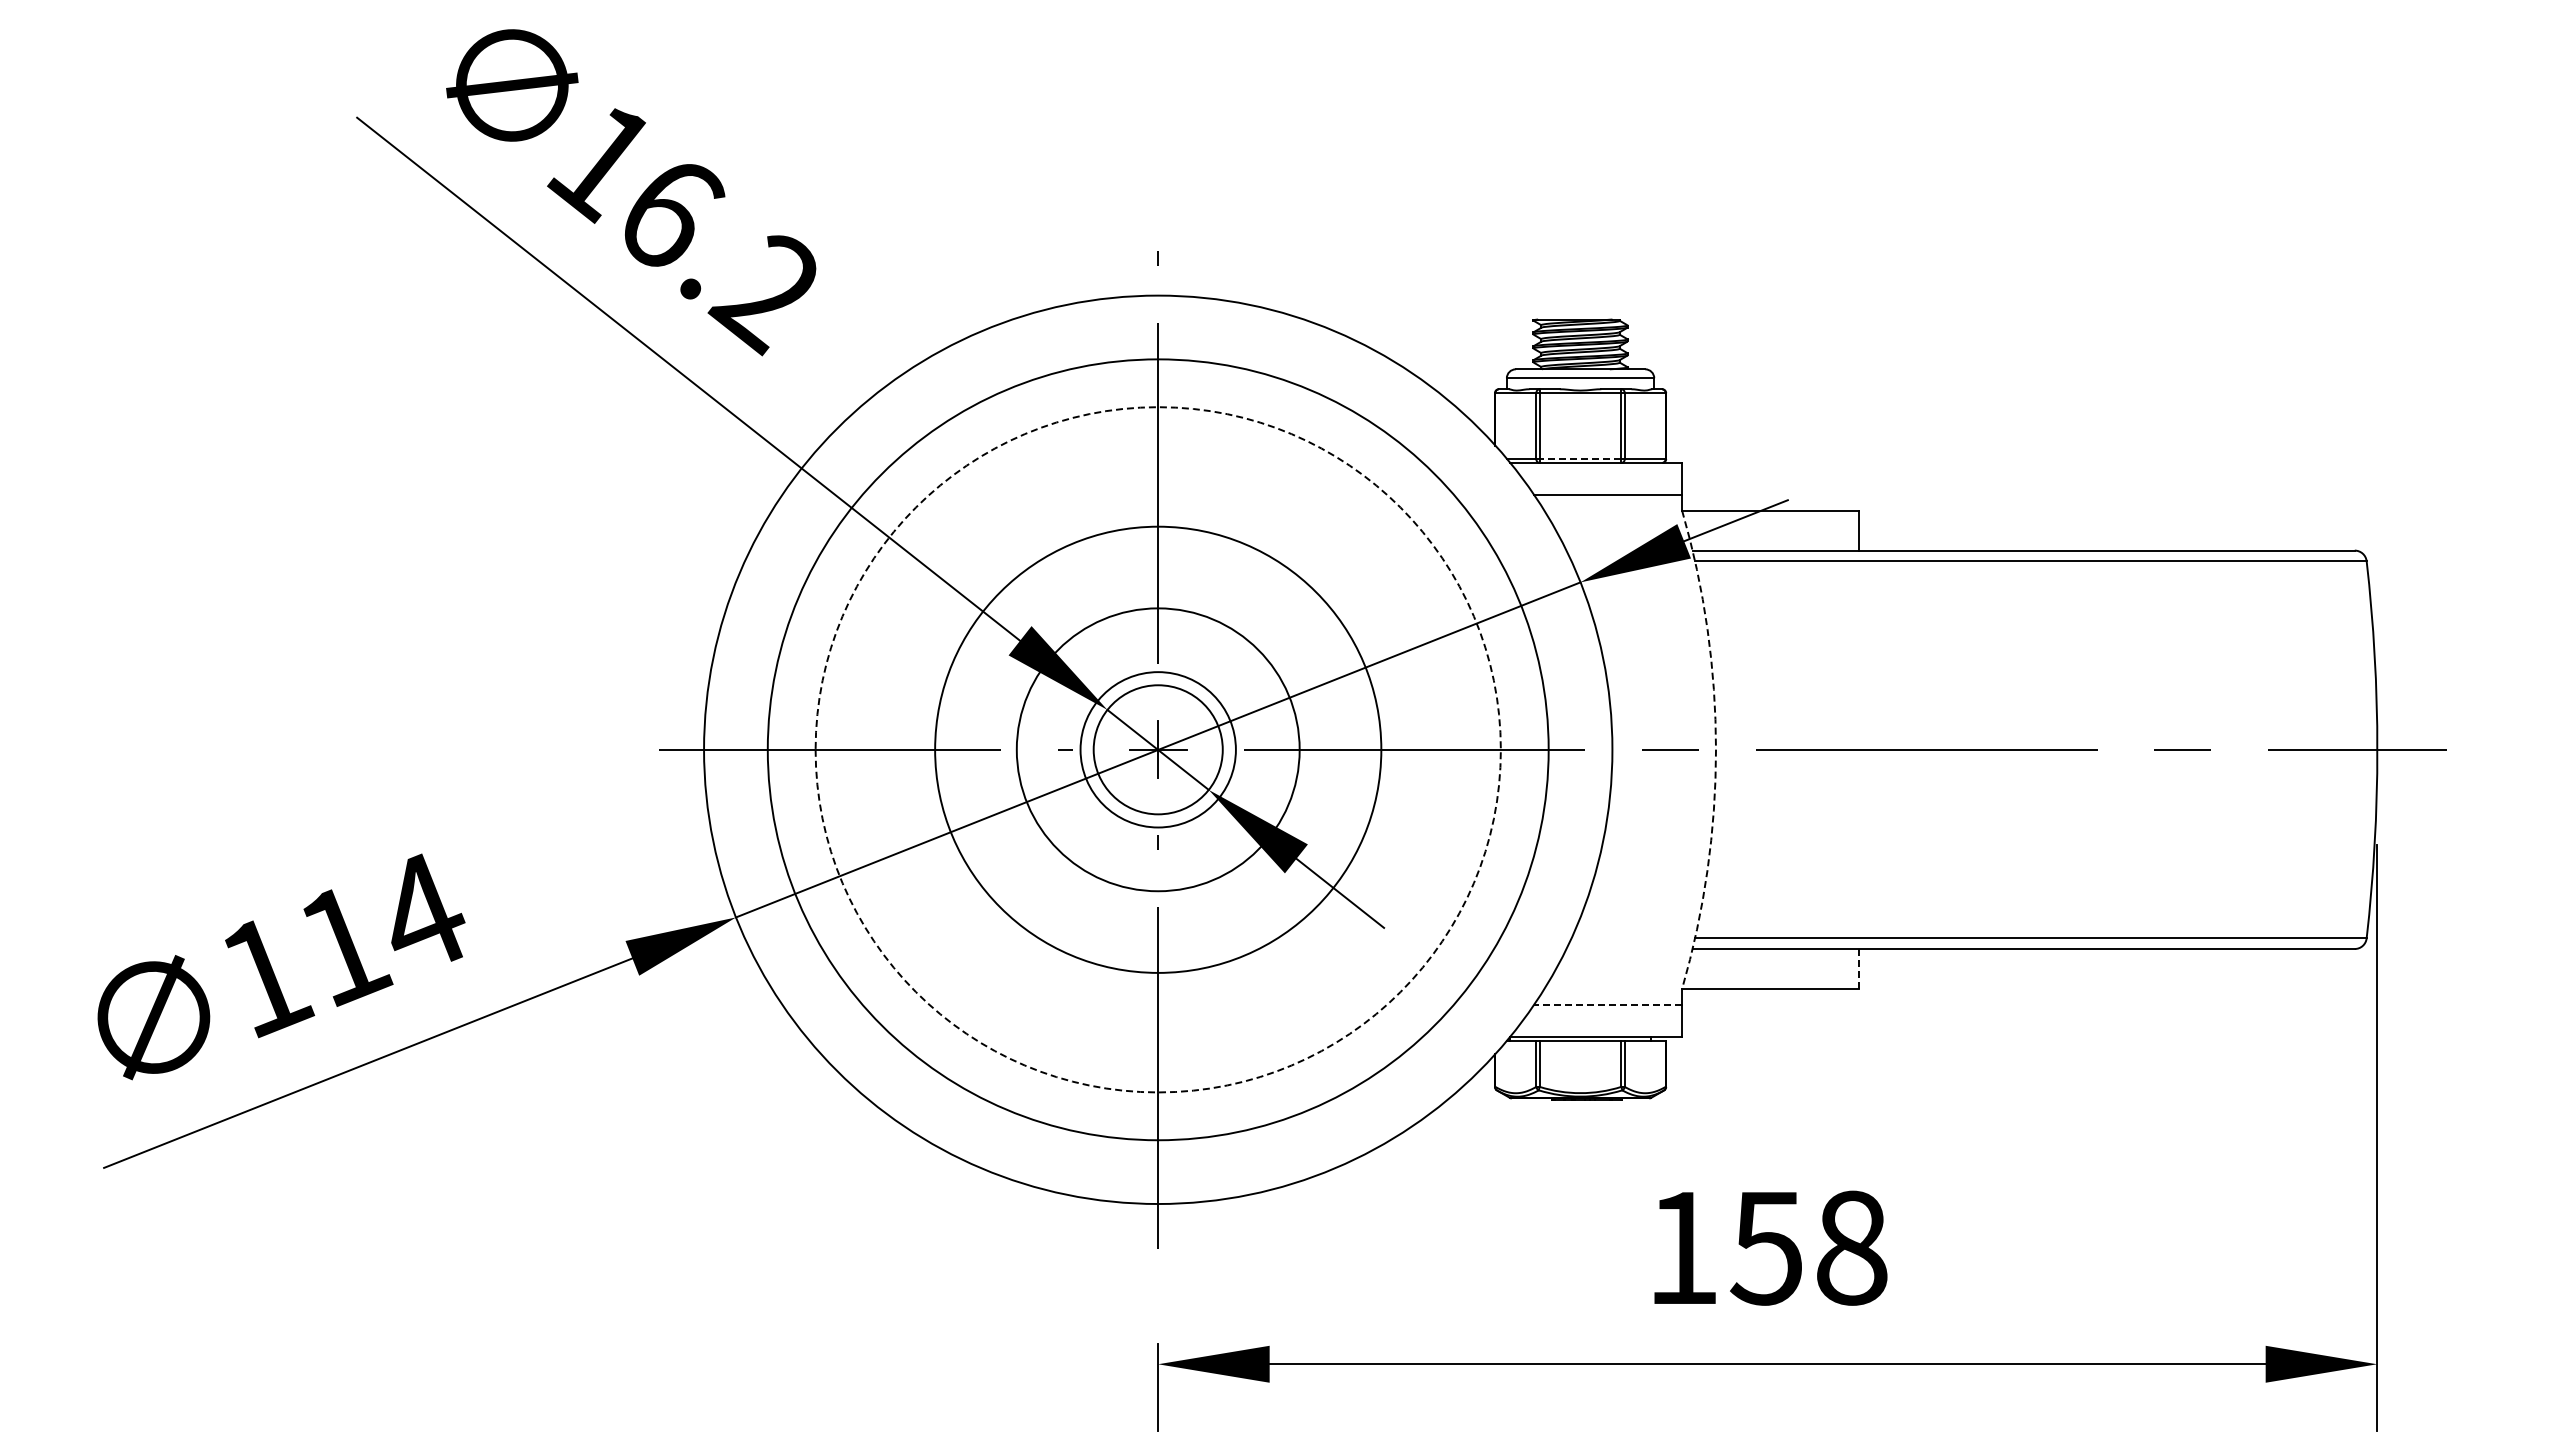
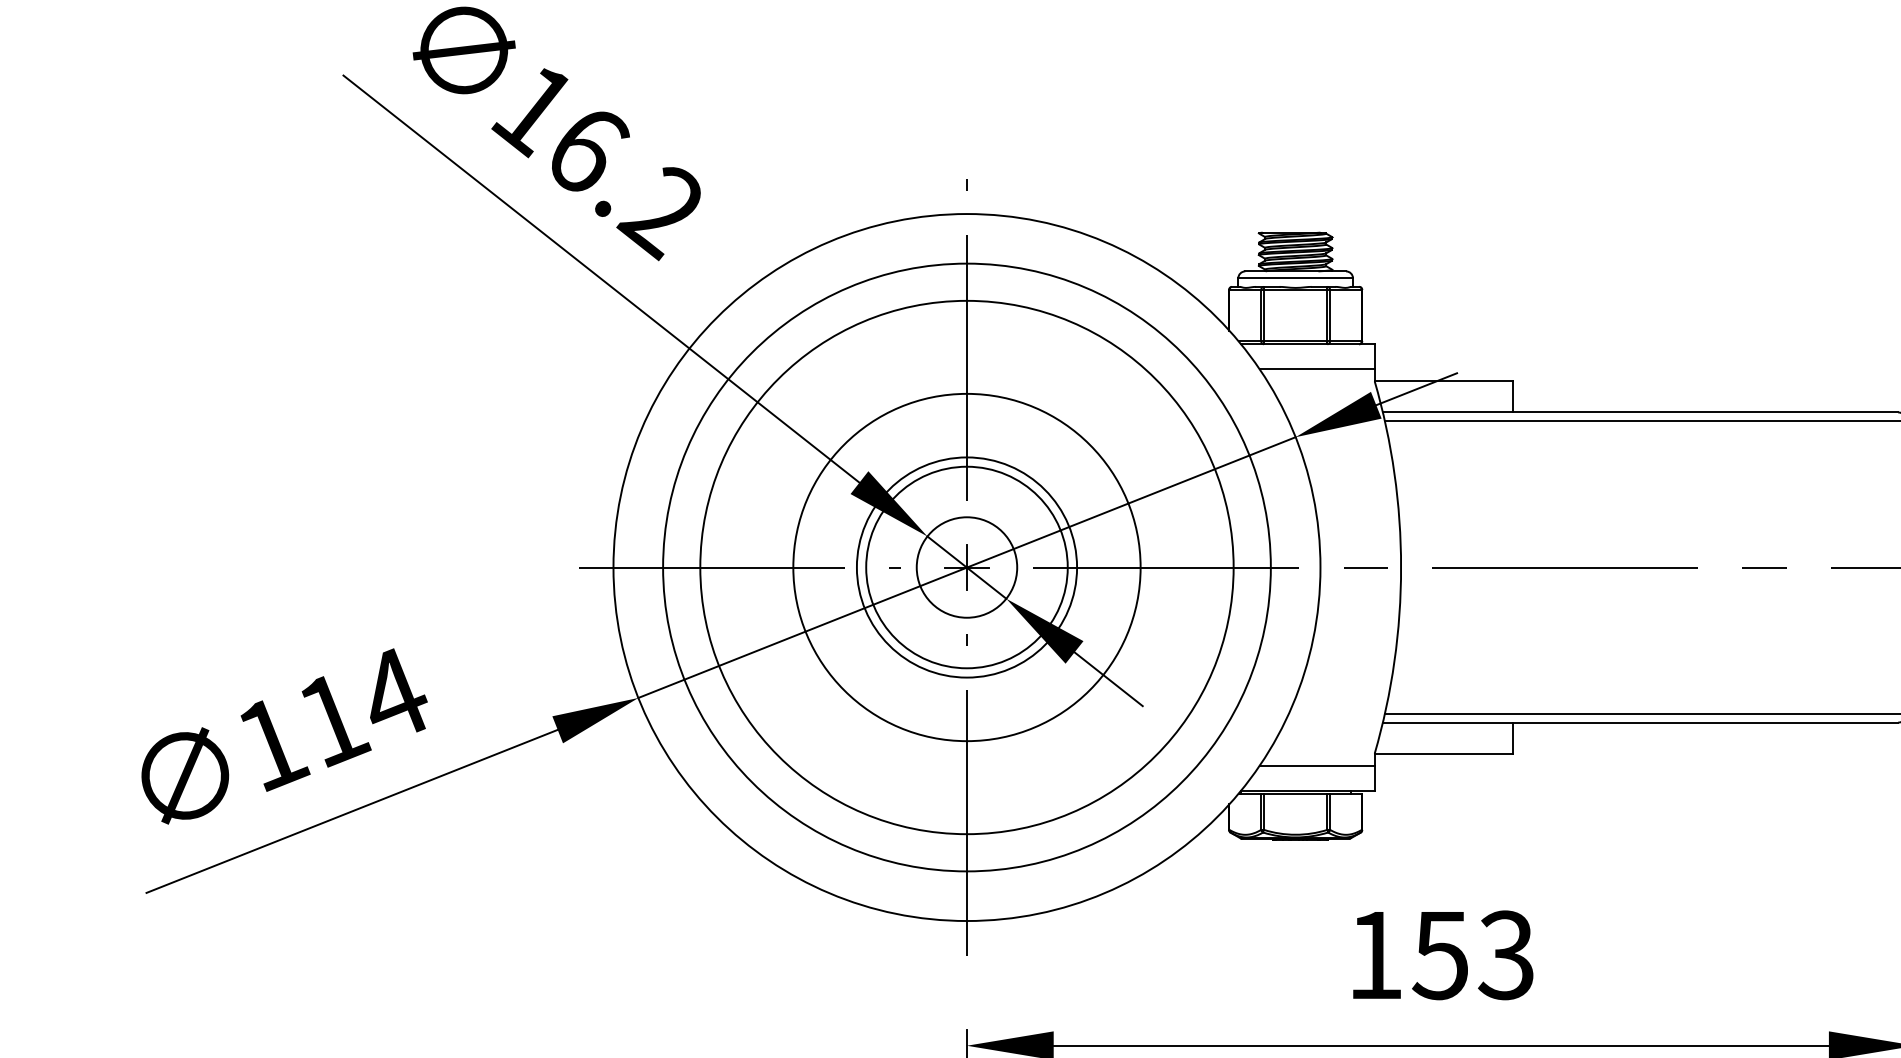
line: (1580, 458) -> (1295, 340), dashed -> solid
circle: (1157, 749) -> (966, 567), dashed -> solid
circle: (1157, 749) -> (966, 567), size x1.67
arc: (1716, 749) -> (1401, 567), dashed -> solid
line: (1859, 968) -> (1512, 737), dashed -> solid
line: (1607, 1004) -> (1316, 765), dashed -> solid
text: (1850, 1247) -> (1505, 954), 158 -> 153

